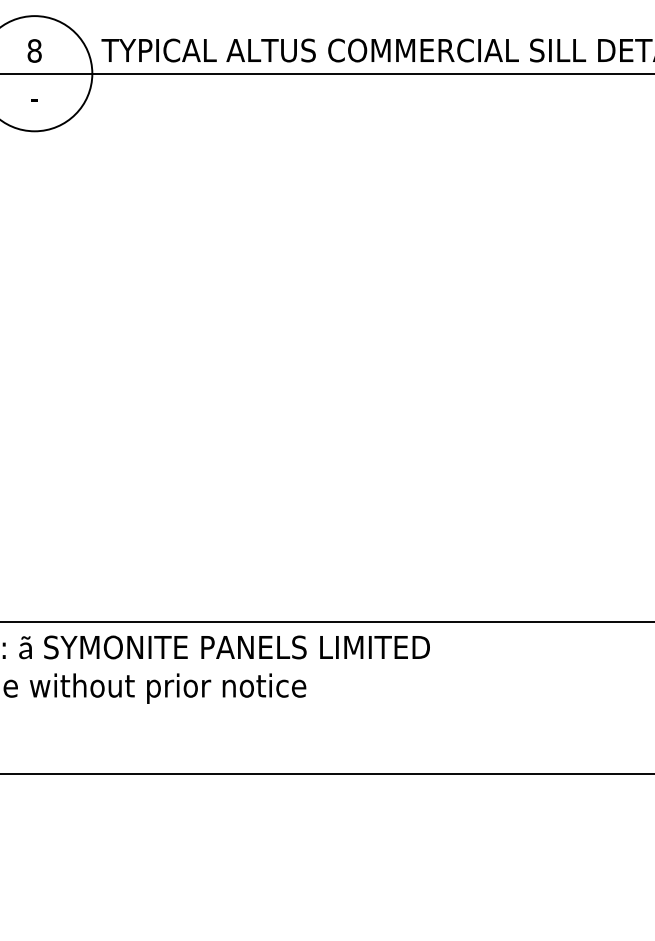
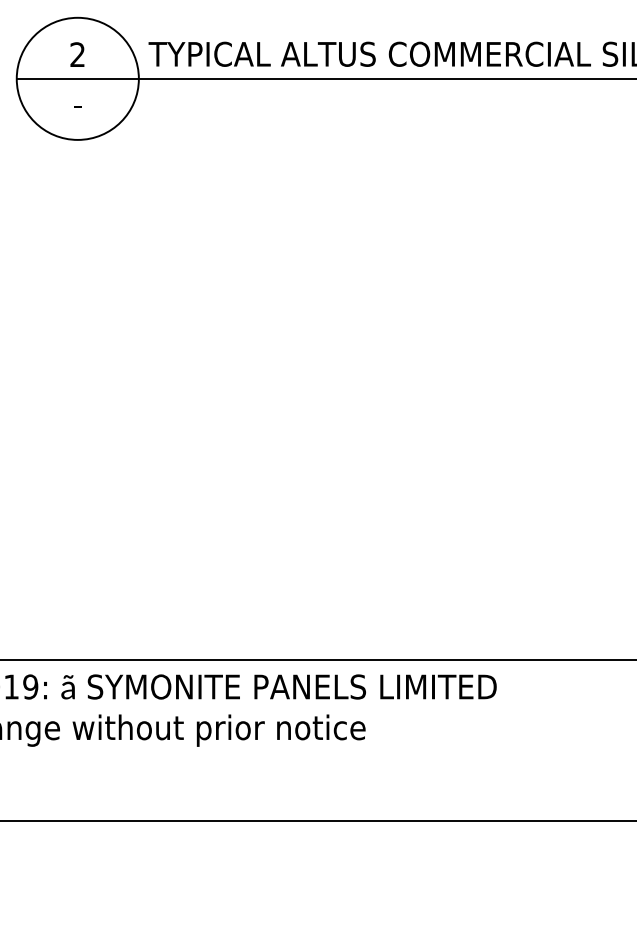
text: (34, 50) -> (77, 54), 8 -> 2

